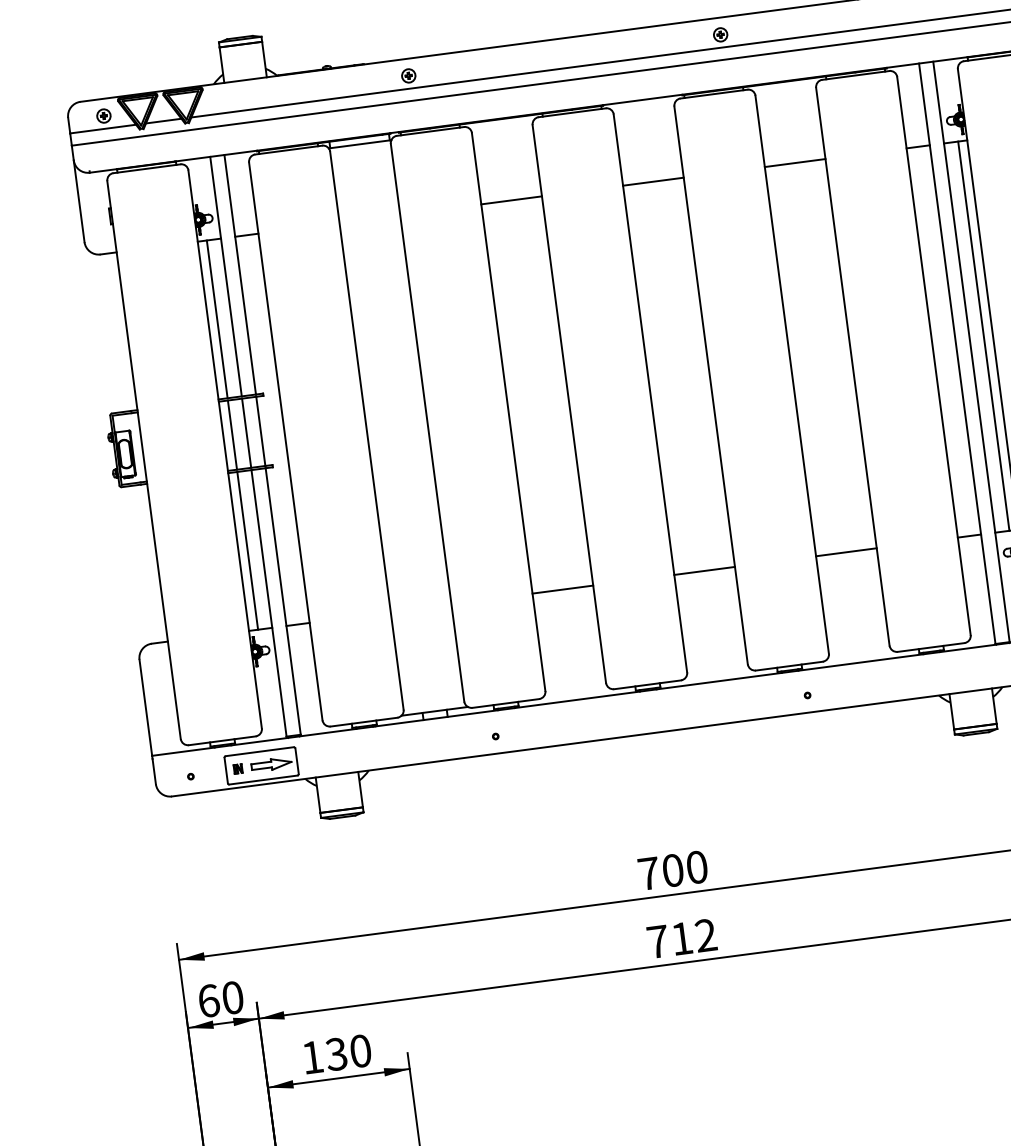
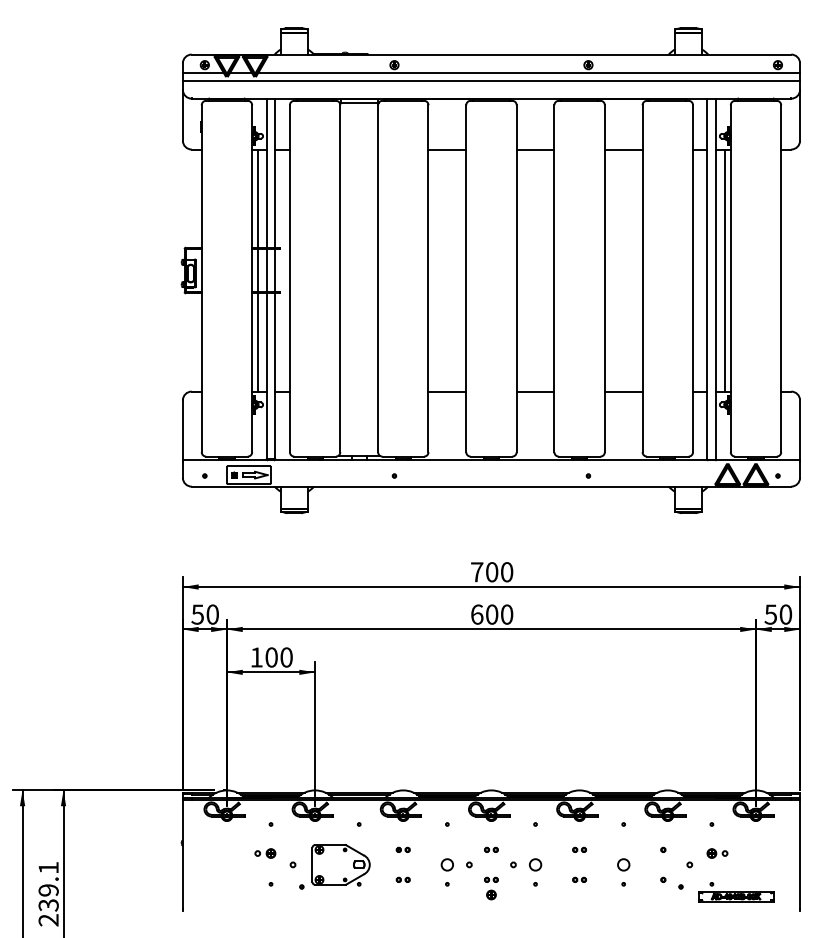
text: (682, 938) -> (492, 614), 712 -> 600
text: (208, 1000) -> (197, 614), 60 -> 50
text: (336, 1054) -> (271, 657), 130 -> 100

